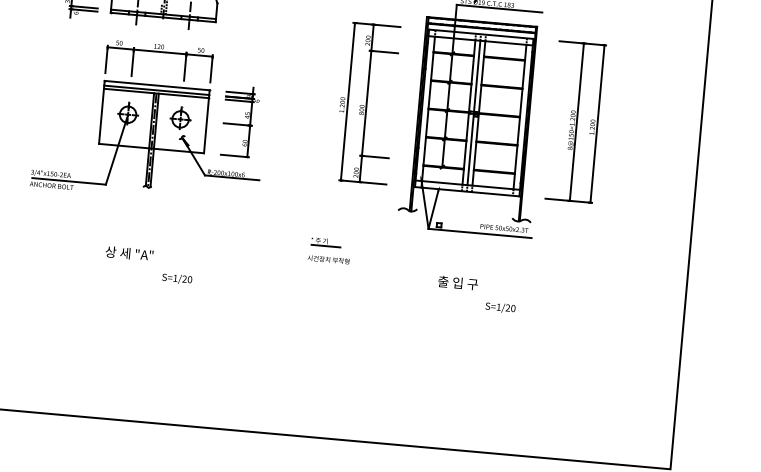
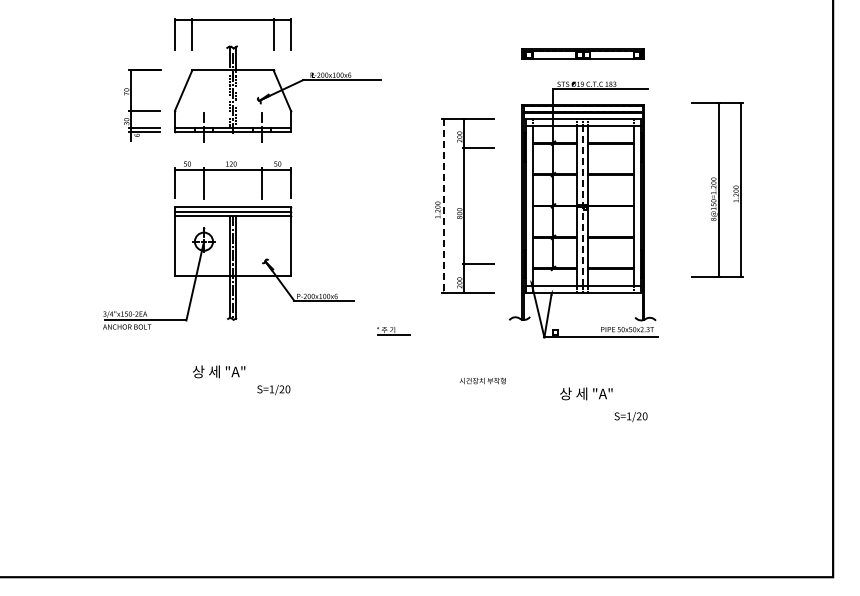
line: (347, 101) -> (443, 205), solid -> dashed
line: (473, 112) -> (582, 205), solid -> dashed
part: (181, 117) -> (262, 239), removed
part: (240, 121) -> (327, 238), removed
part: (575, 121) -> (717, 189), moved
part: (326, 242) -> (393, 331), moved
text: (129, 253) -> (219, 371), moved
text: (328, 259) -> (482, 380), moved
text: (176, 279) -> (273, 390), moved
text: (462, 283) -> (586, 393), 출 입 구 -> 상 세 "A"

